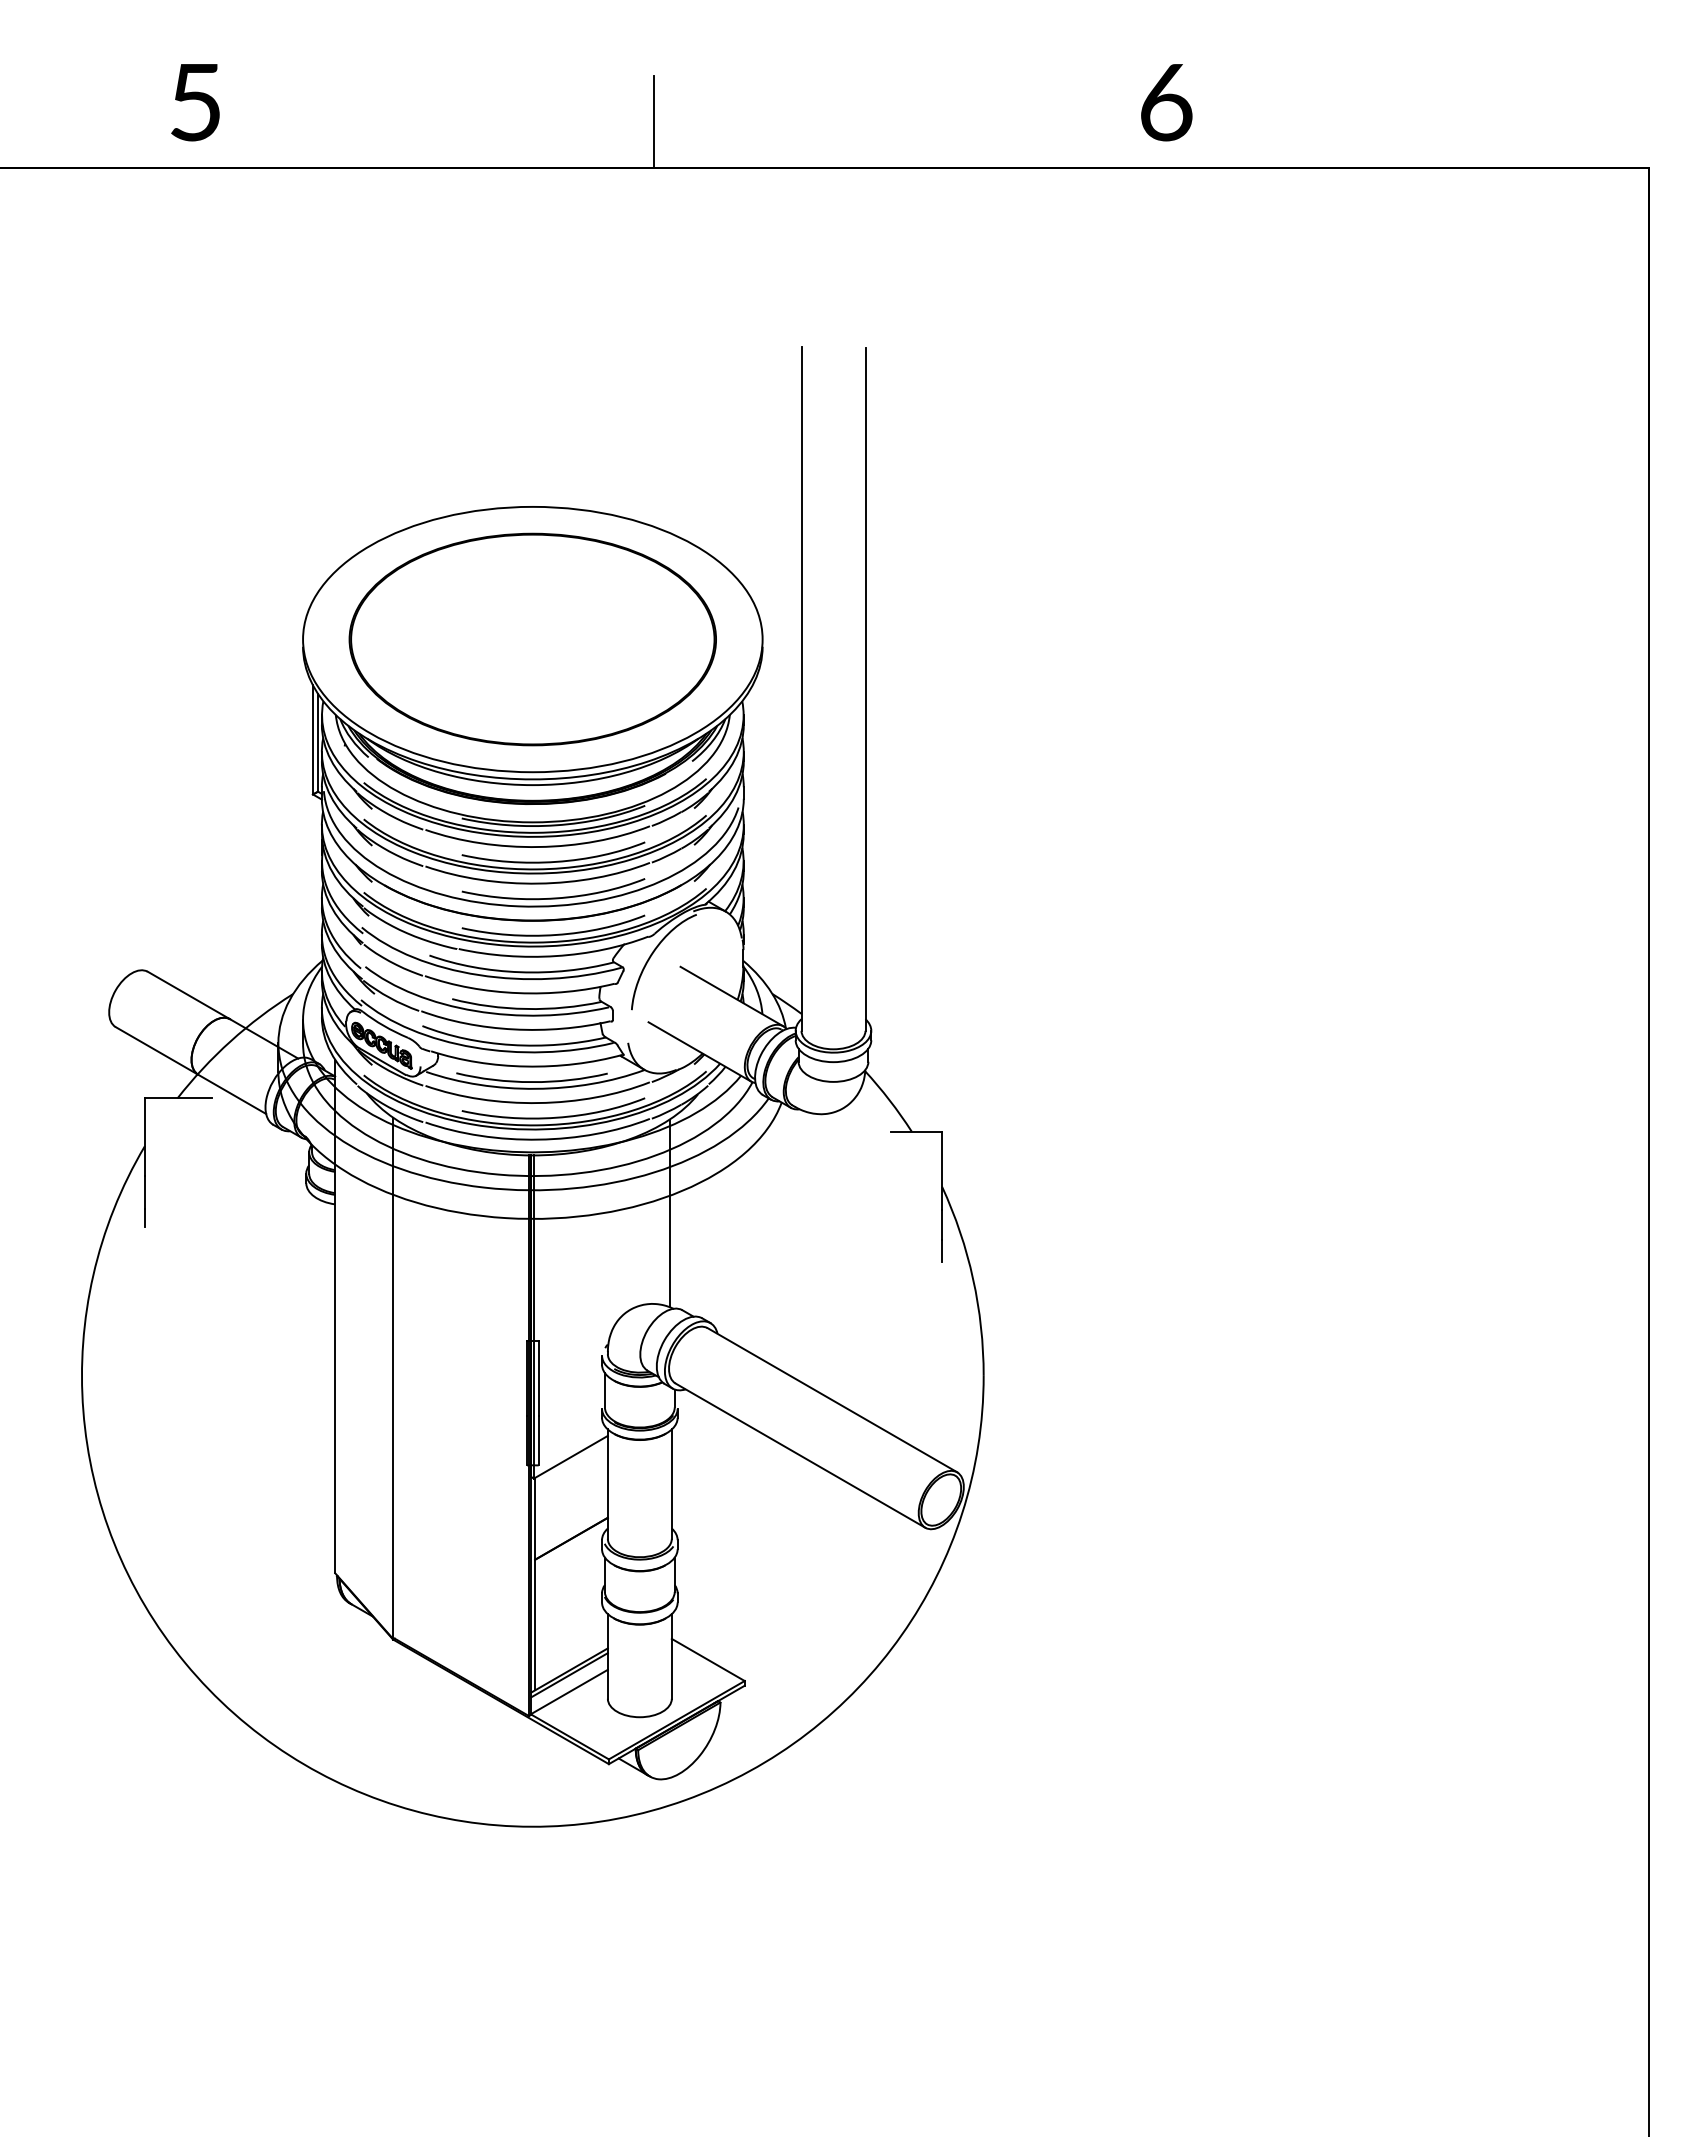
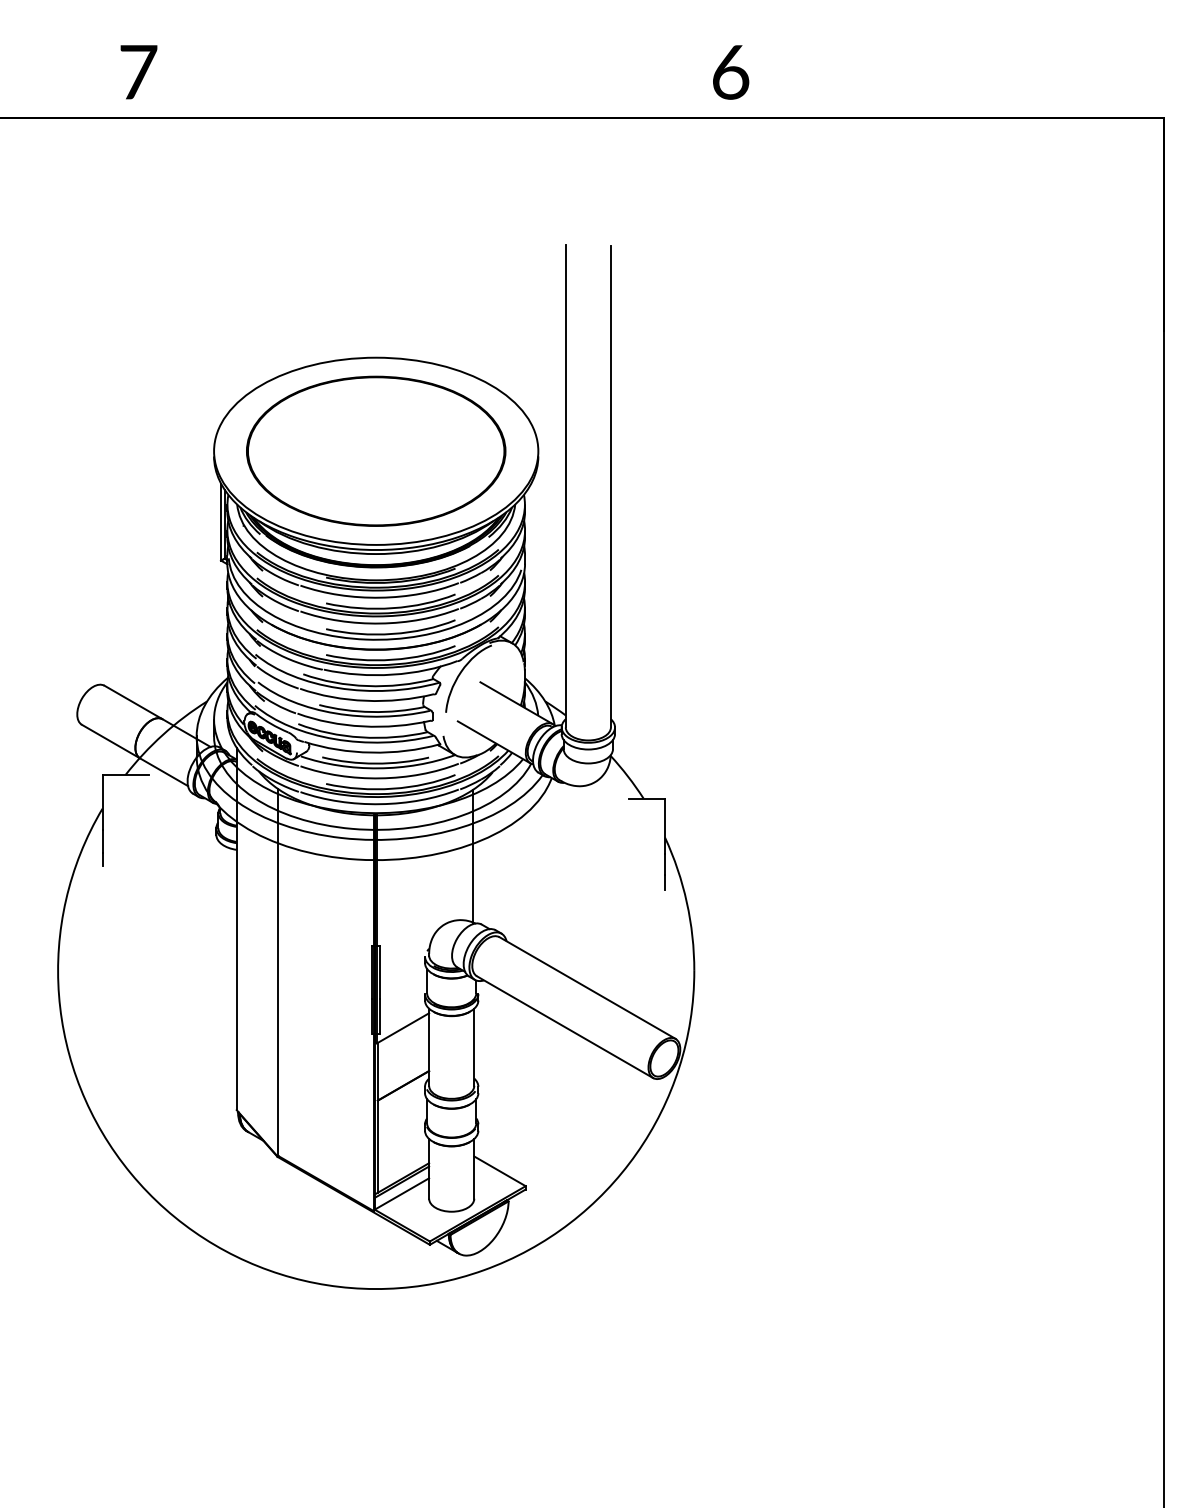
text: (196, 102) -> (138, 72), 5 -> 7
text: (1166, 102) -> (730, 72), moved
line: (654, 121) -> (462, 85), removed

